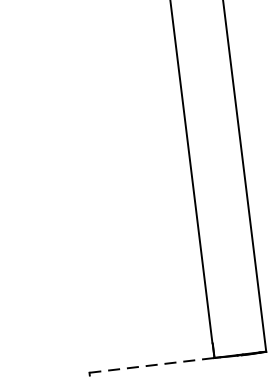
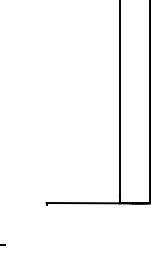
line: (150, 366) -> (82, 203), dashed -> solid

